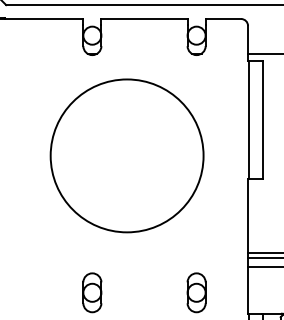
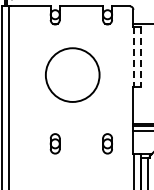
line: (250, 118) -> (134, 56), solid -> dashed
line: (264, 118) -> (141, 56), solid -> dashed
circle: (126, 154) -> (72, 74), size x0.7

